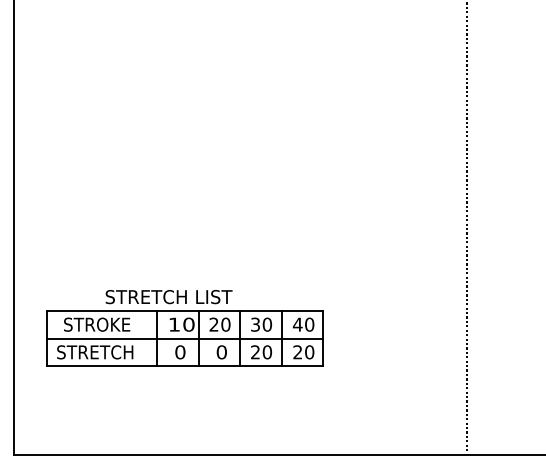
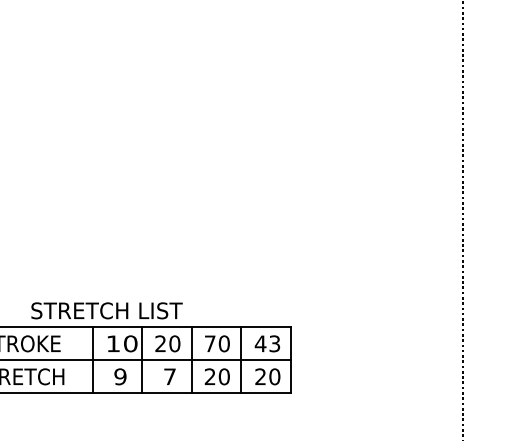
text: (255, 324) -> (210, 343), 30 -> 70
text: (309, 324) -> (274, 343), 40 -> 43
text: (180, 352) -> (120, 377), 0 -> 9
text: (221, 352) -> (169, 377), 0 -> 7

